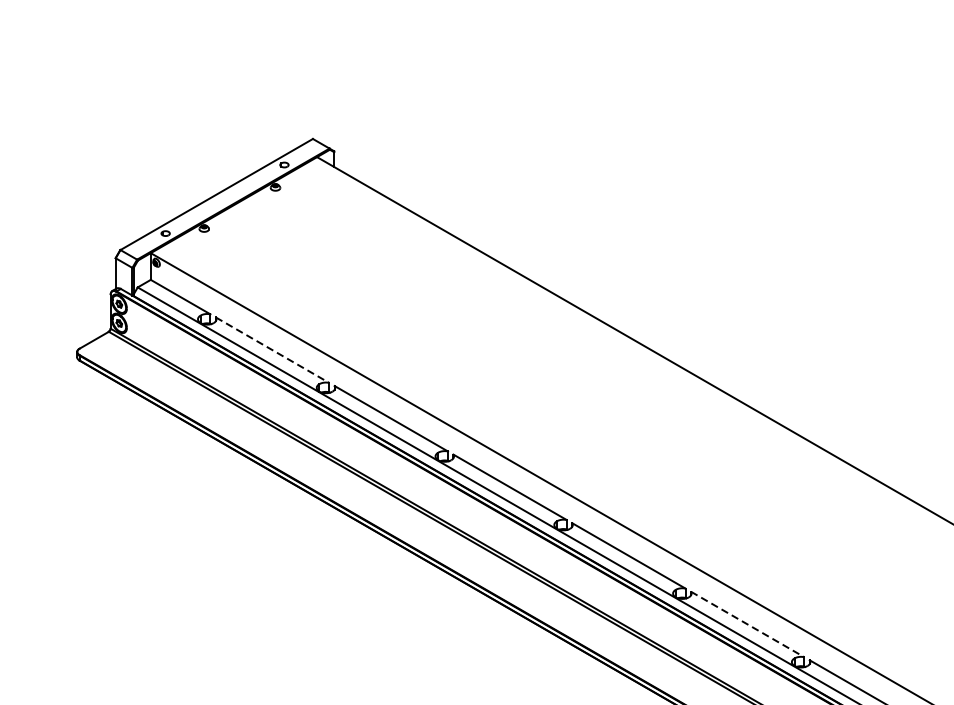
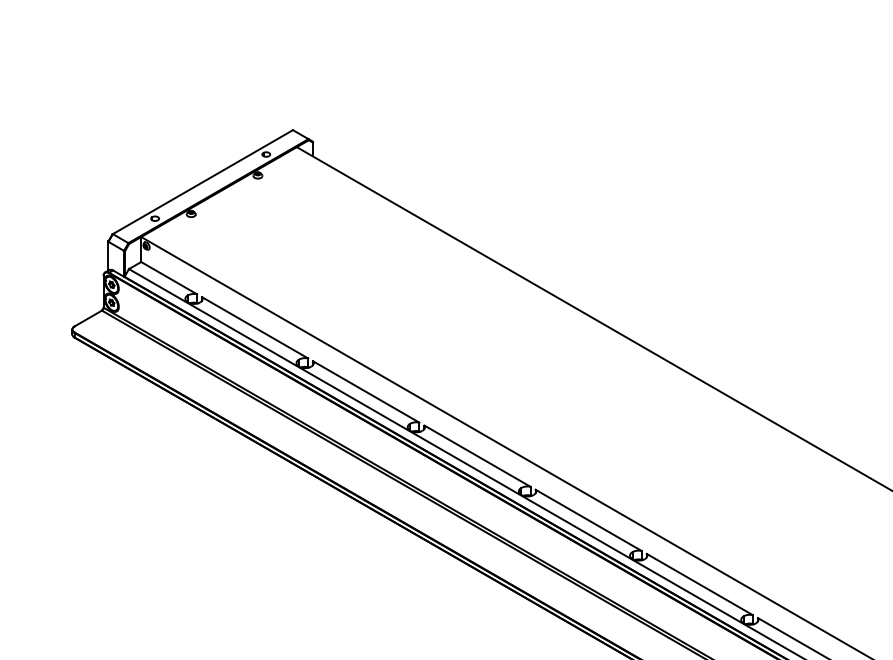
line: (272, 350) -> (255, 328), dashed -> solid
line: (748, 624) -> (700, 584), dashed -> solid

